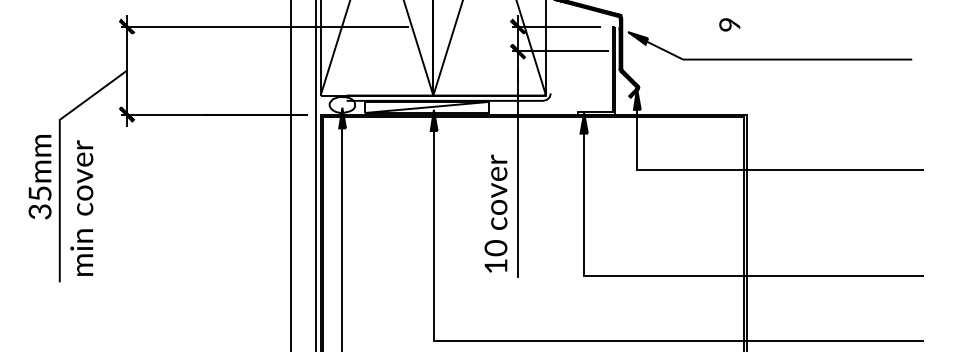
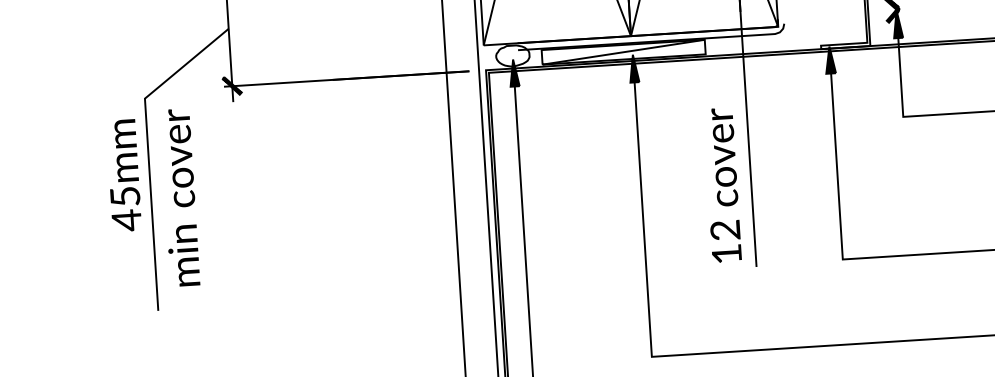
text: (81, 207) -> (179, 196), moved
text: (39, 211) -> (125, 219), 35mm -> 45mm
text: (496, 248) -> (726, 230), 10 -> 12

